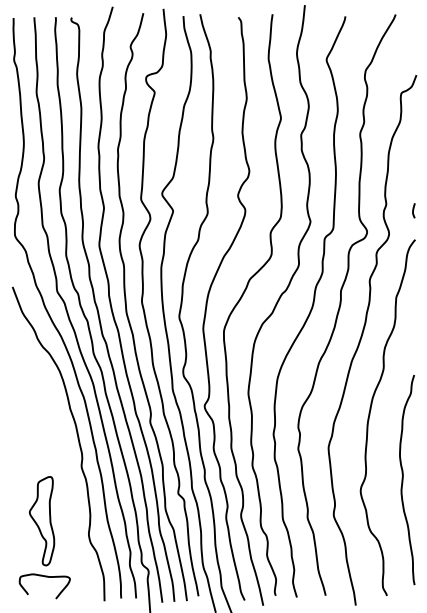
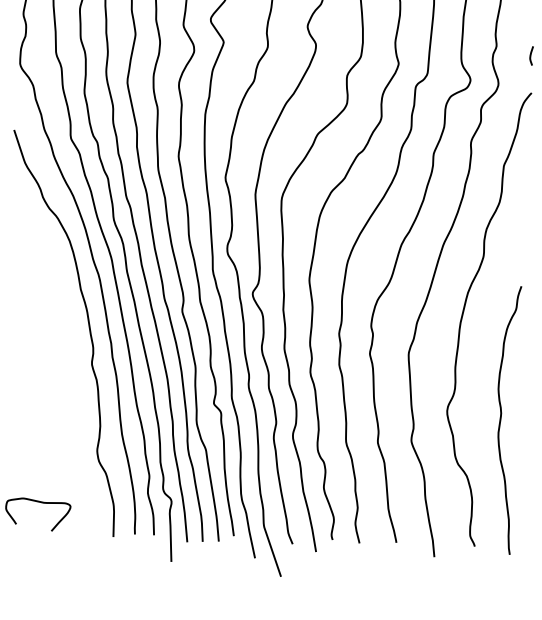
curve: (403, 479) -> (501, 419), moved
part: (41, 521) -> (37, 431), removed

